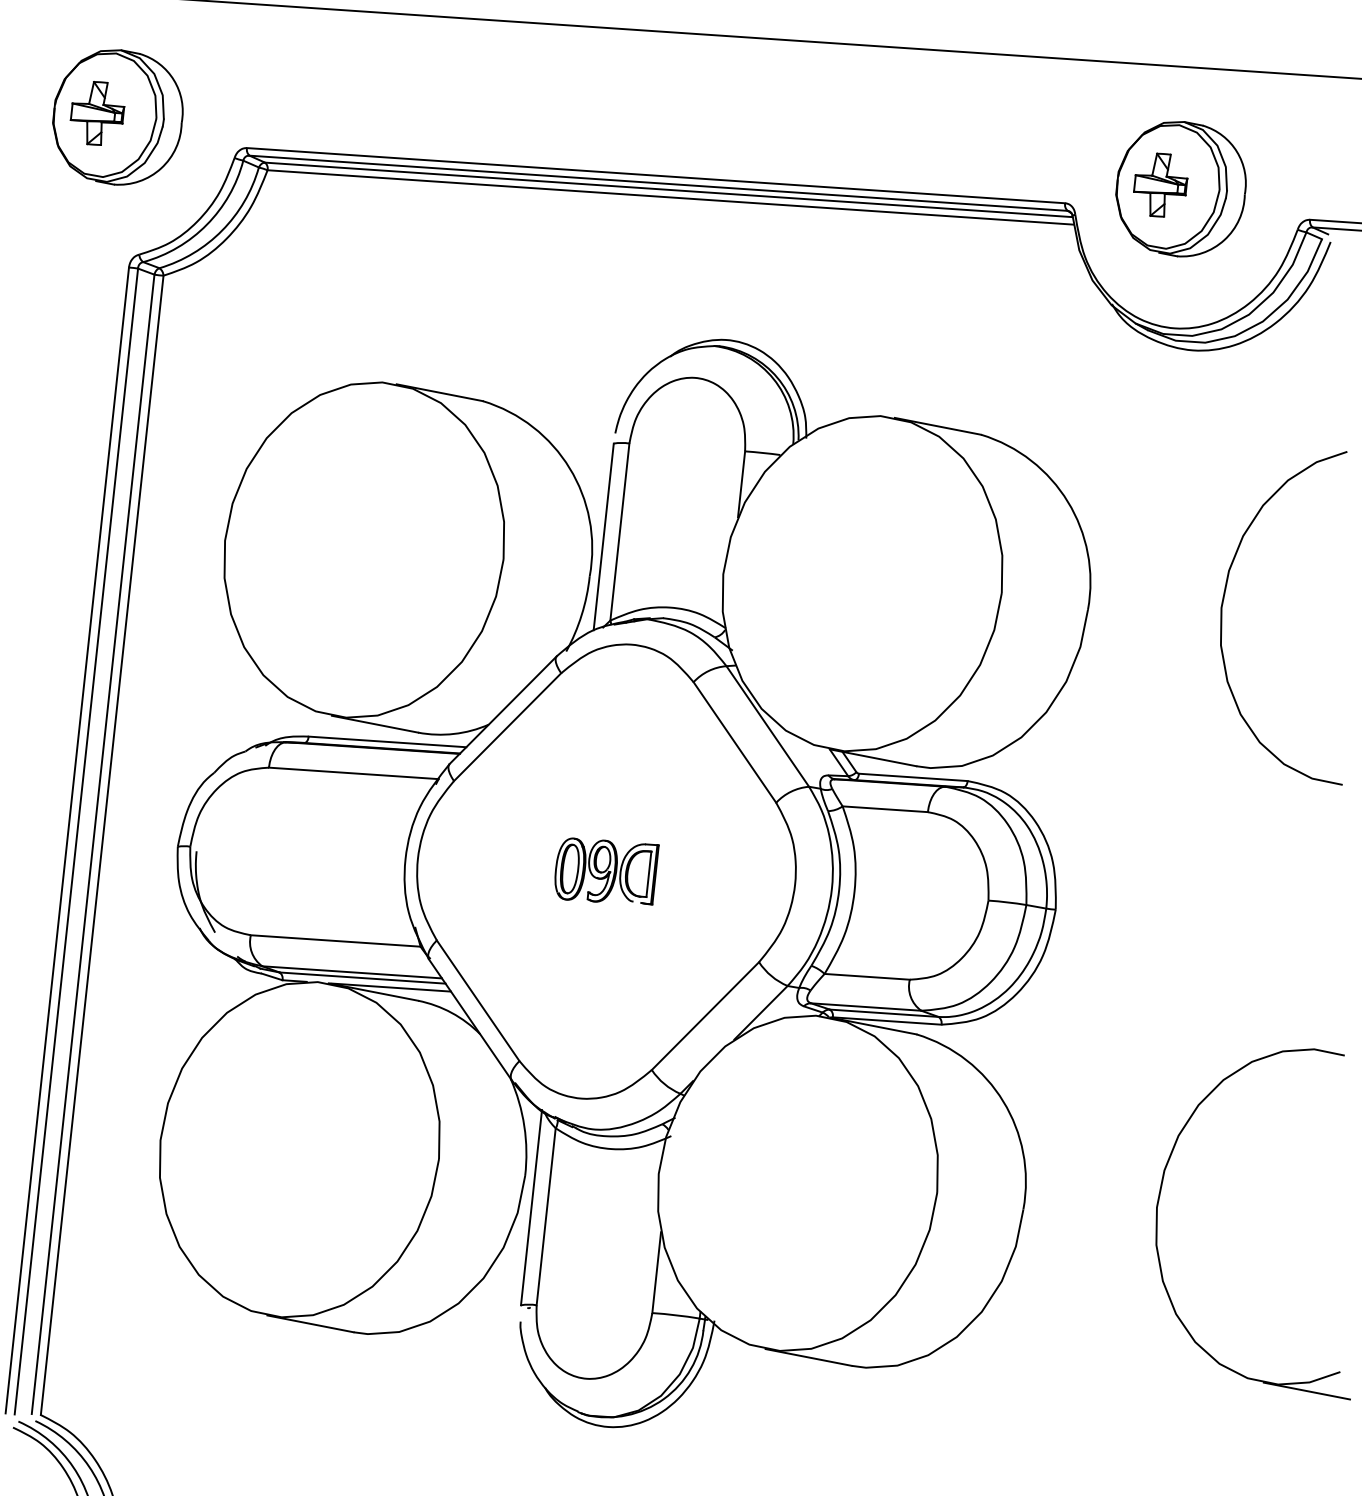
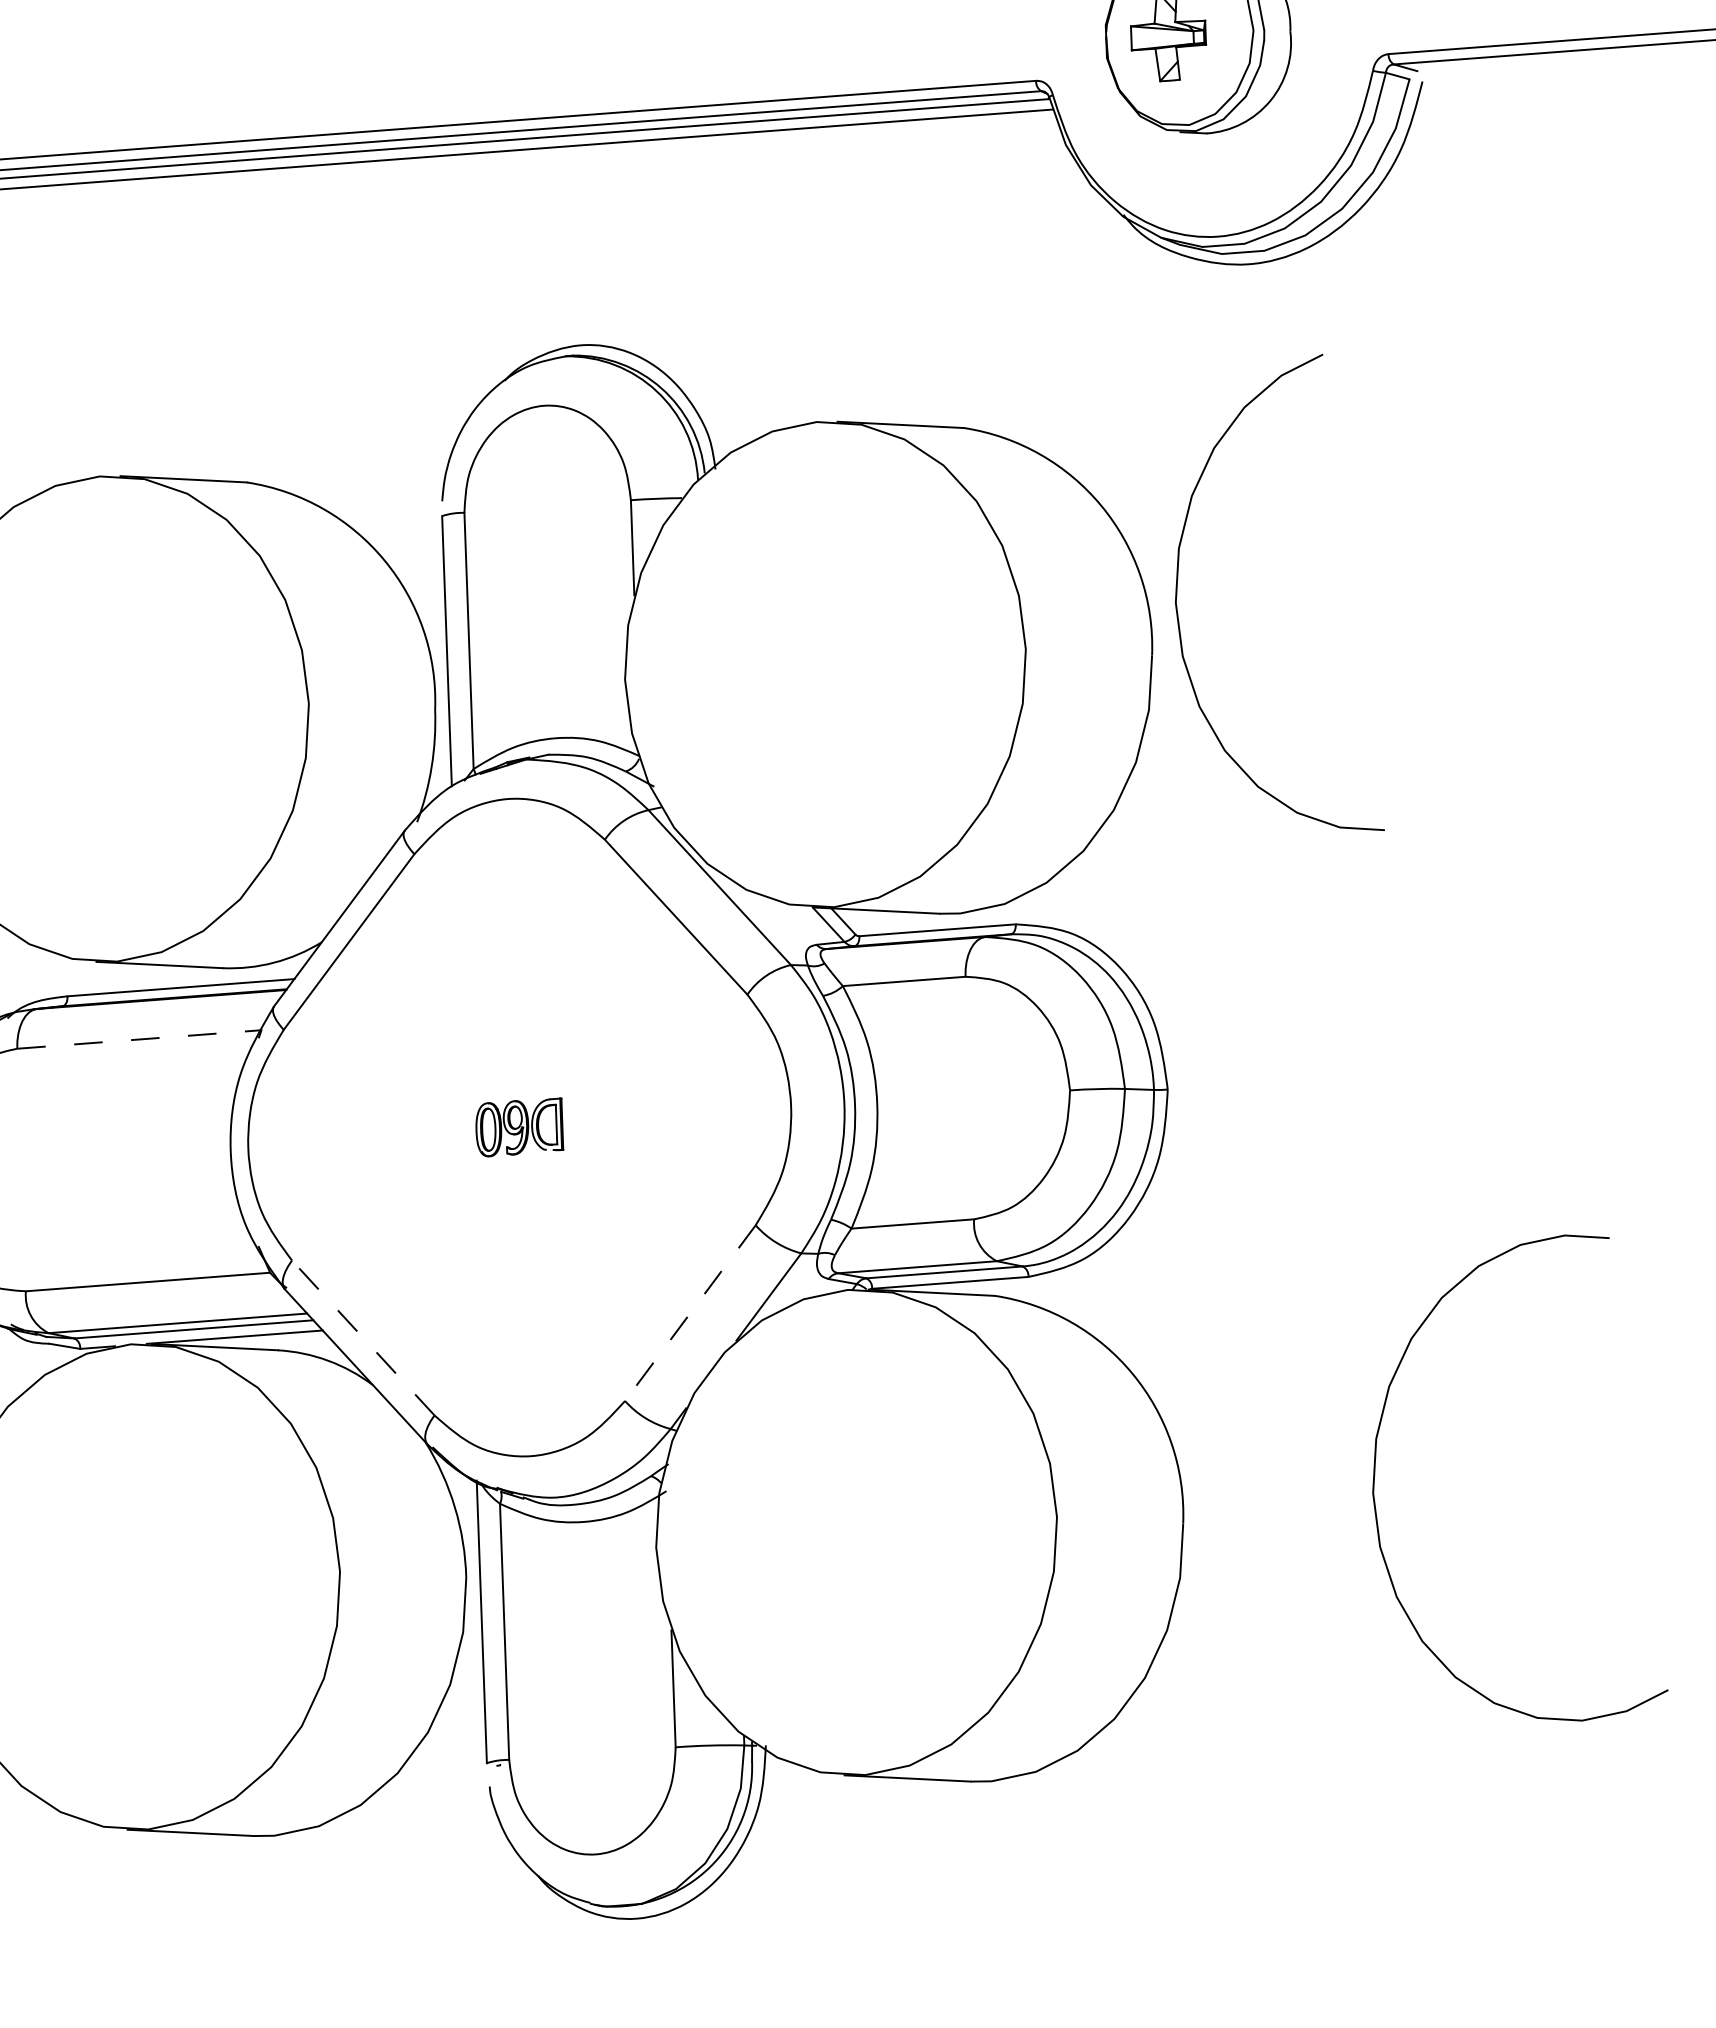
curve: (1222, 618) -> (1179, 617), moved
line: (354, 773) -> (140, 1039), solid -> dashed
part: (606, 871) -> (519, 1127), size x0.6
line: (477, 1000) -> (362, 1337), solid -> dashed
line: (705, 1016) -> (690, 1313), solid -> dashed
line: (1306, 1390) -> (1623, 1723), removed

